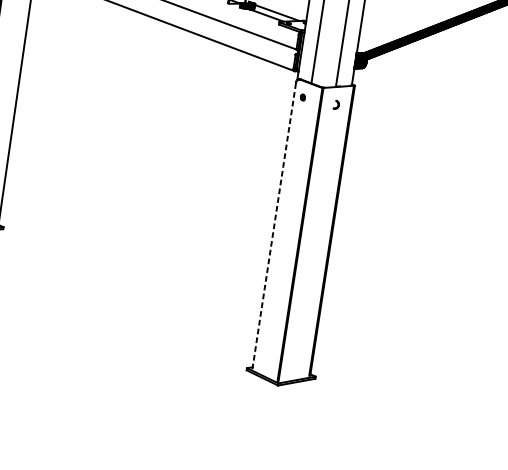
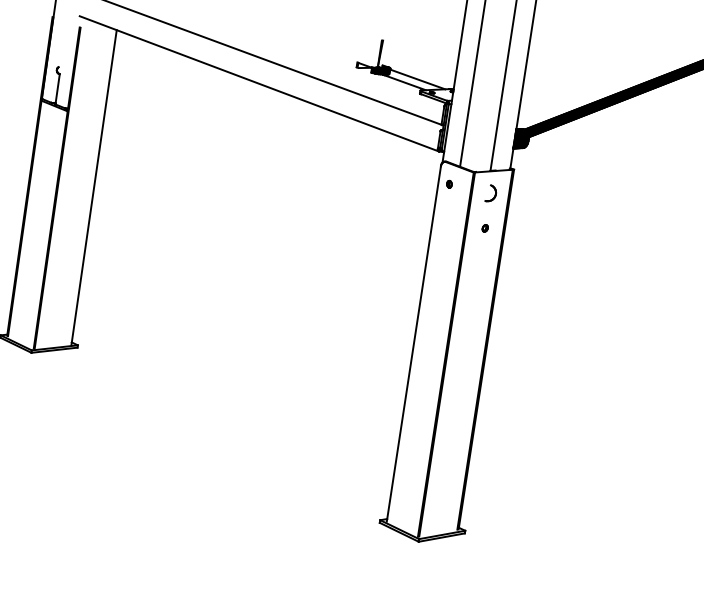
part: (335, 104) -> (490, 193), size x1.67
part: (331, 133) -> (484, 228), added
line: (273, 225) -> (413, 343), dashed -> solid

